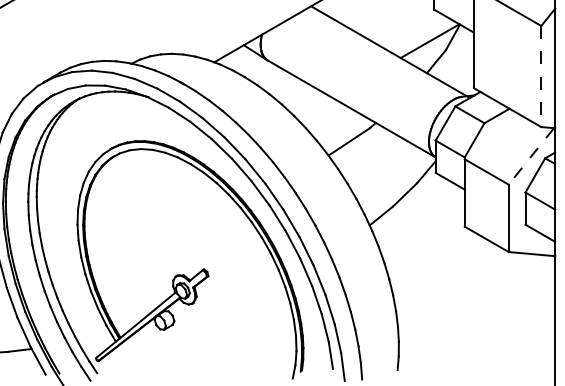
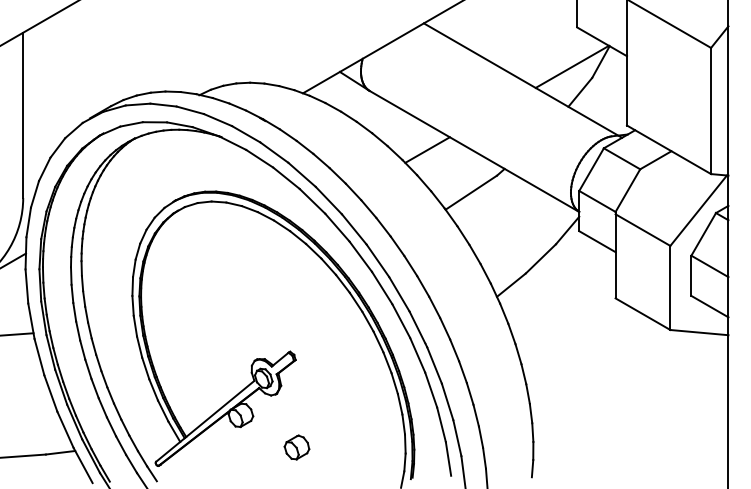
line: (541, 76) -> (711, 111), dashed -> solid
line: (314, 107) -> (427, 149), added
line: (531, 157) -> (698, 211), dashed -> solid
part: (209, 346) -> (296, 447), added

